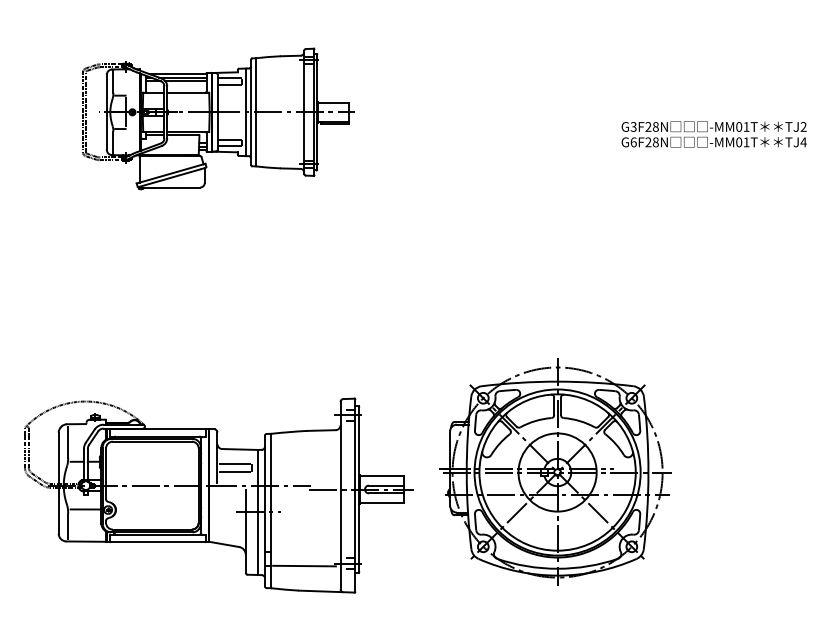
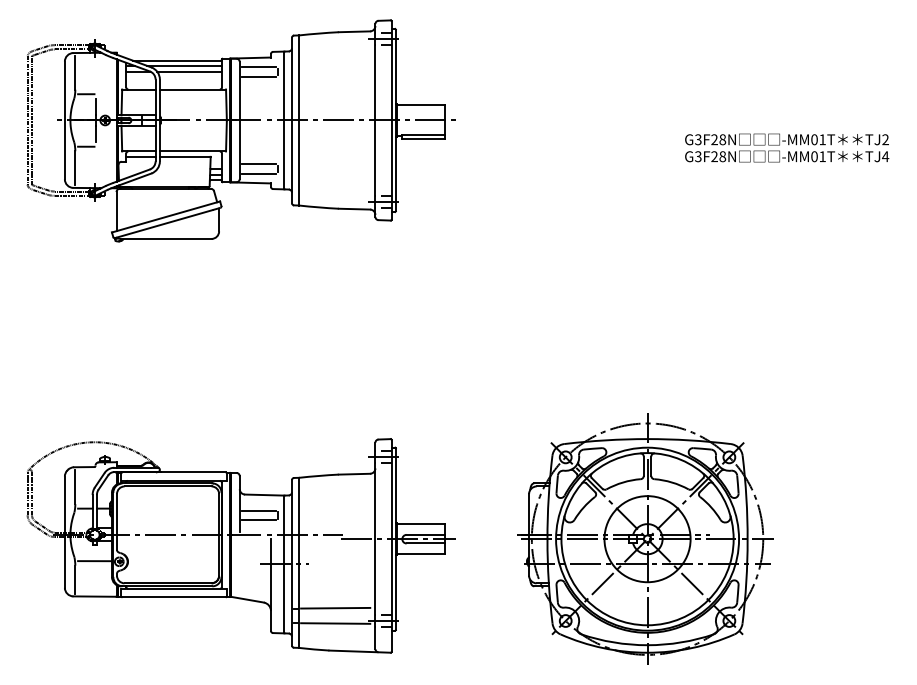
part: (218, 118) -> (240, 130), size x1.43
text: (633, 142) -> (698, 156), G6F28N -> G3F28N
part: (555, 471) -> (645, 538), moved
line: (304, 551) -> (335, 607), added

